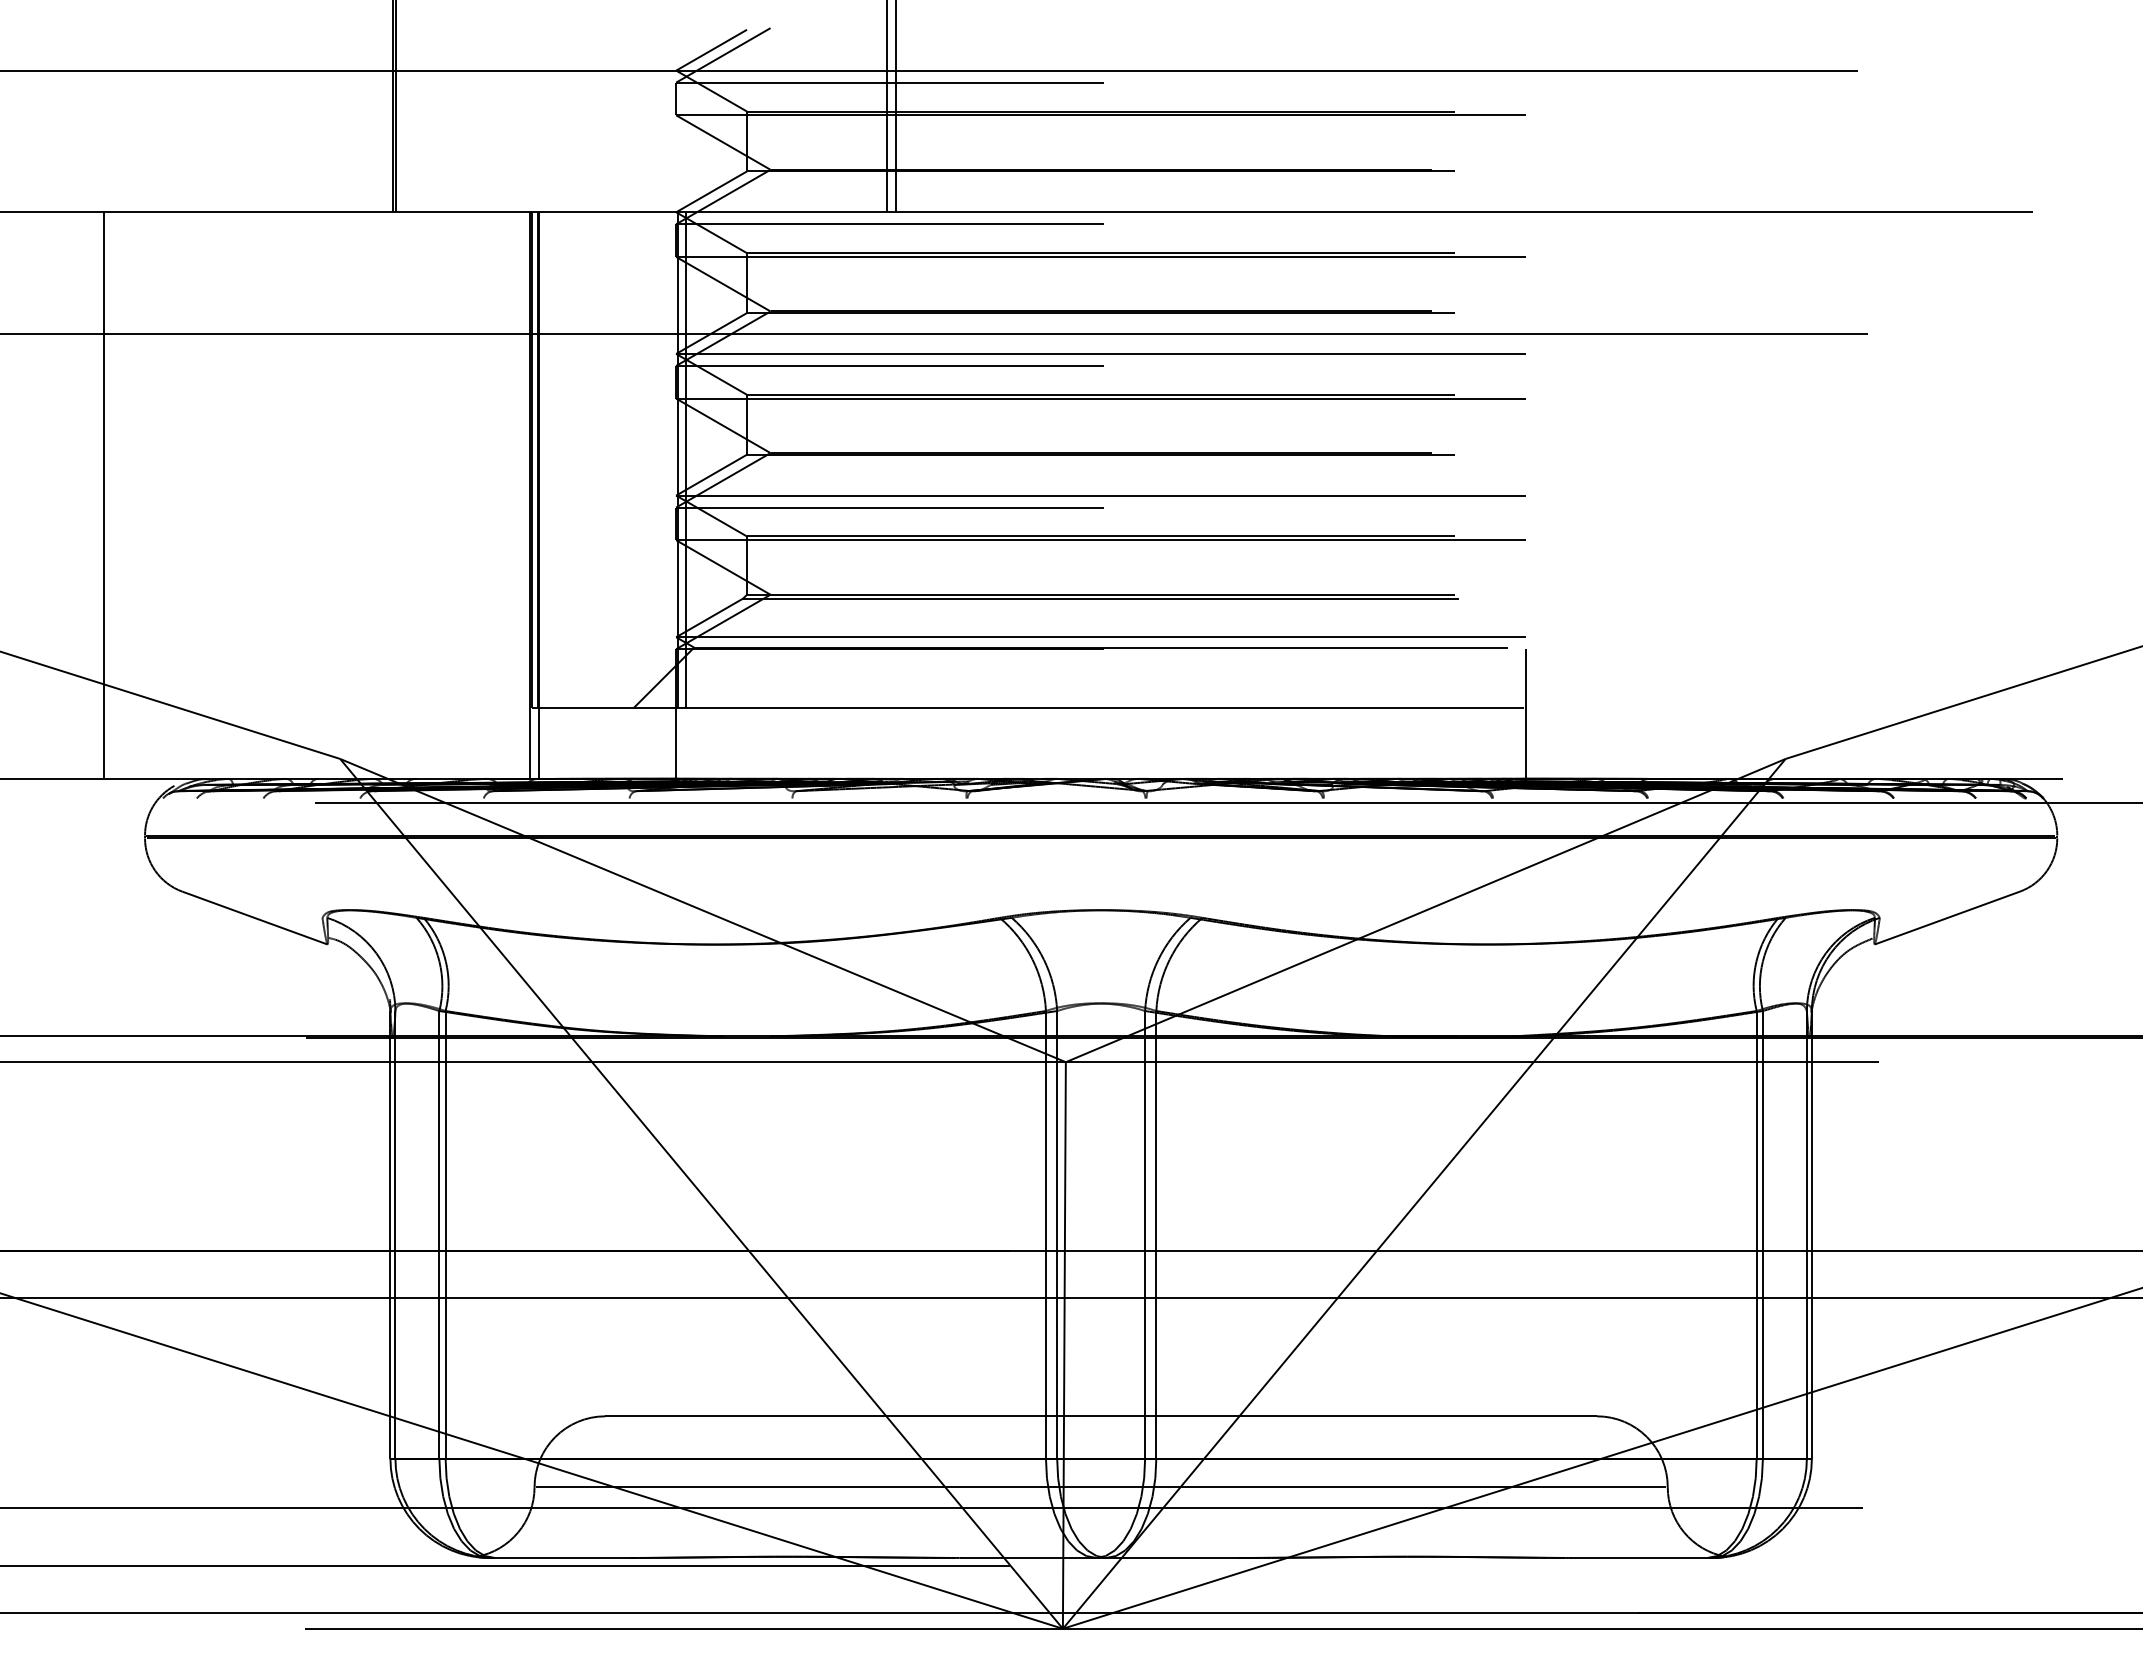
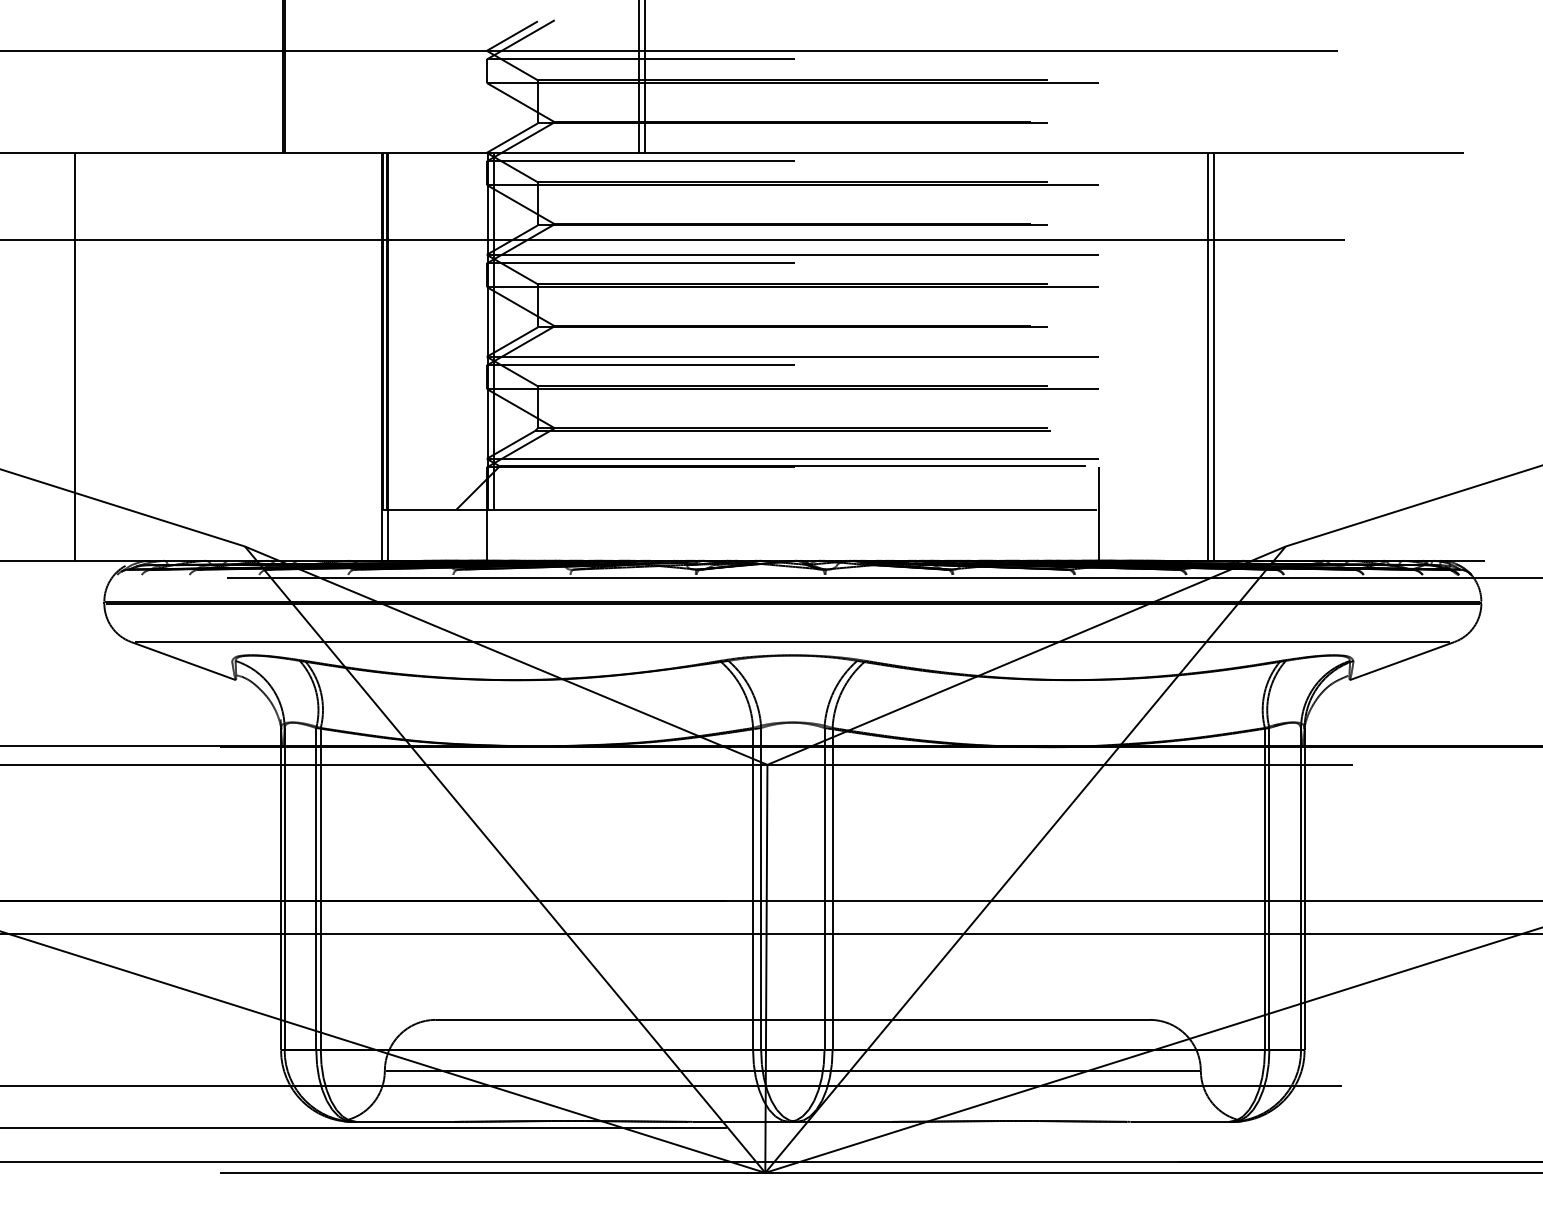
line: (1677, 495) -> (1207, 356), added
line: (1685, 495) -> (1213, 356), added
line: (1101, 891) -> (793, 641), added

